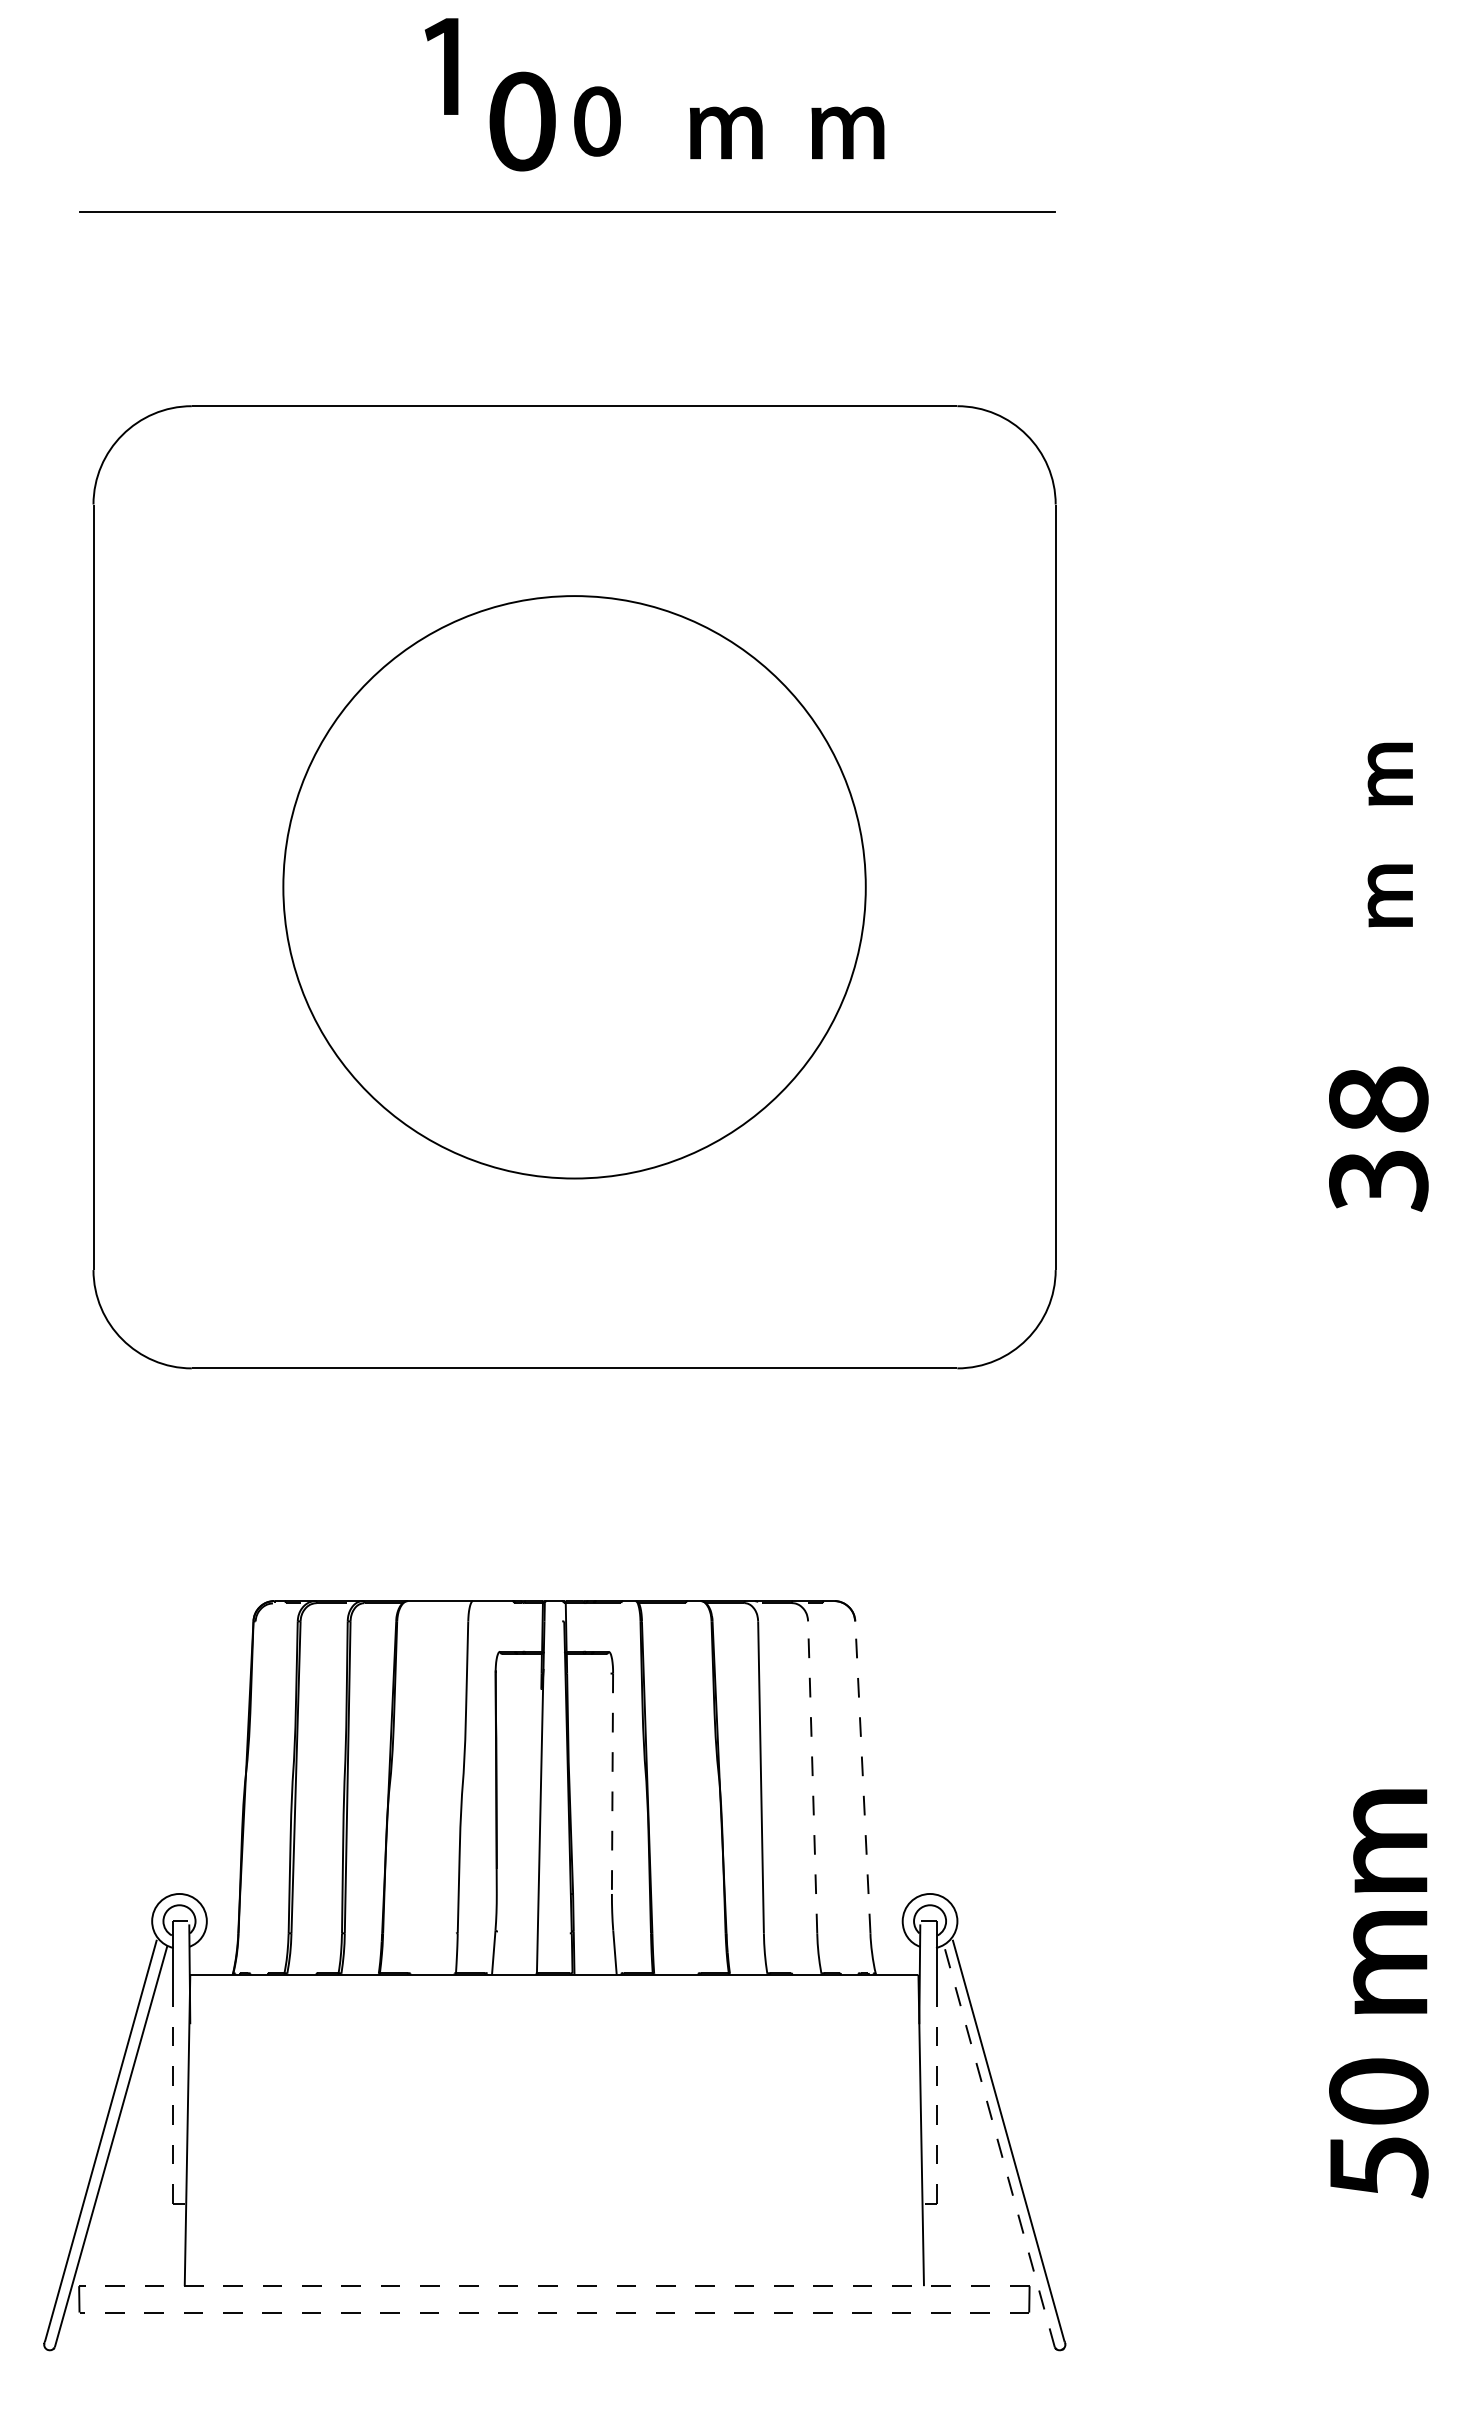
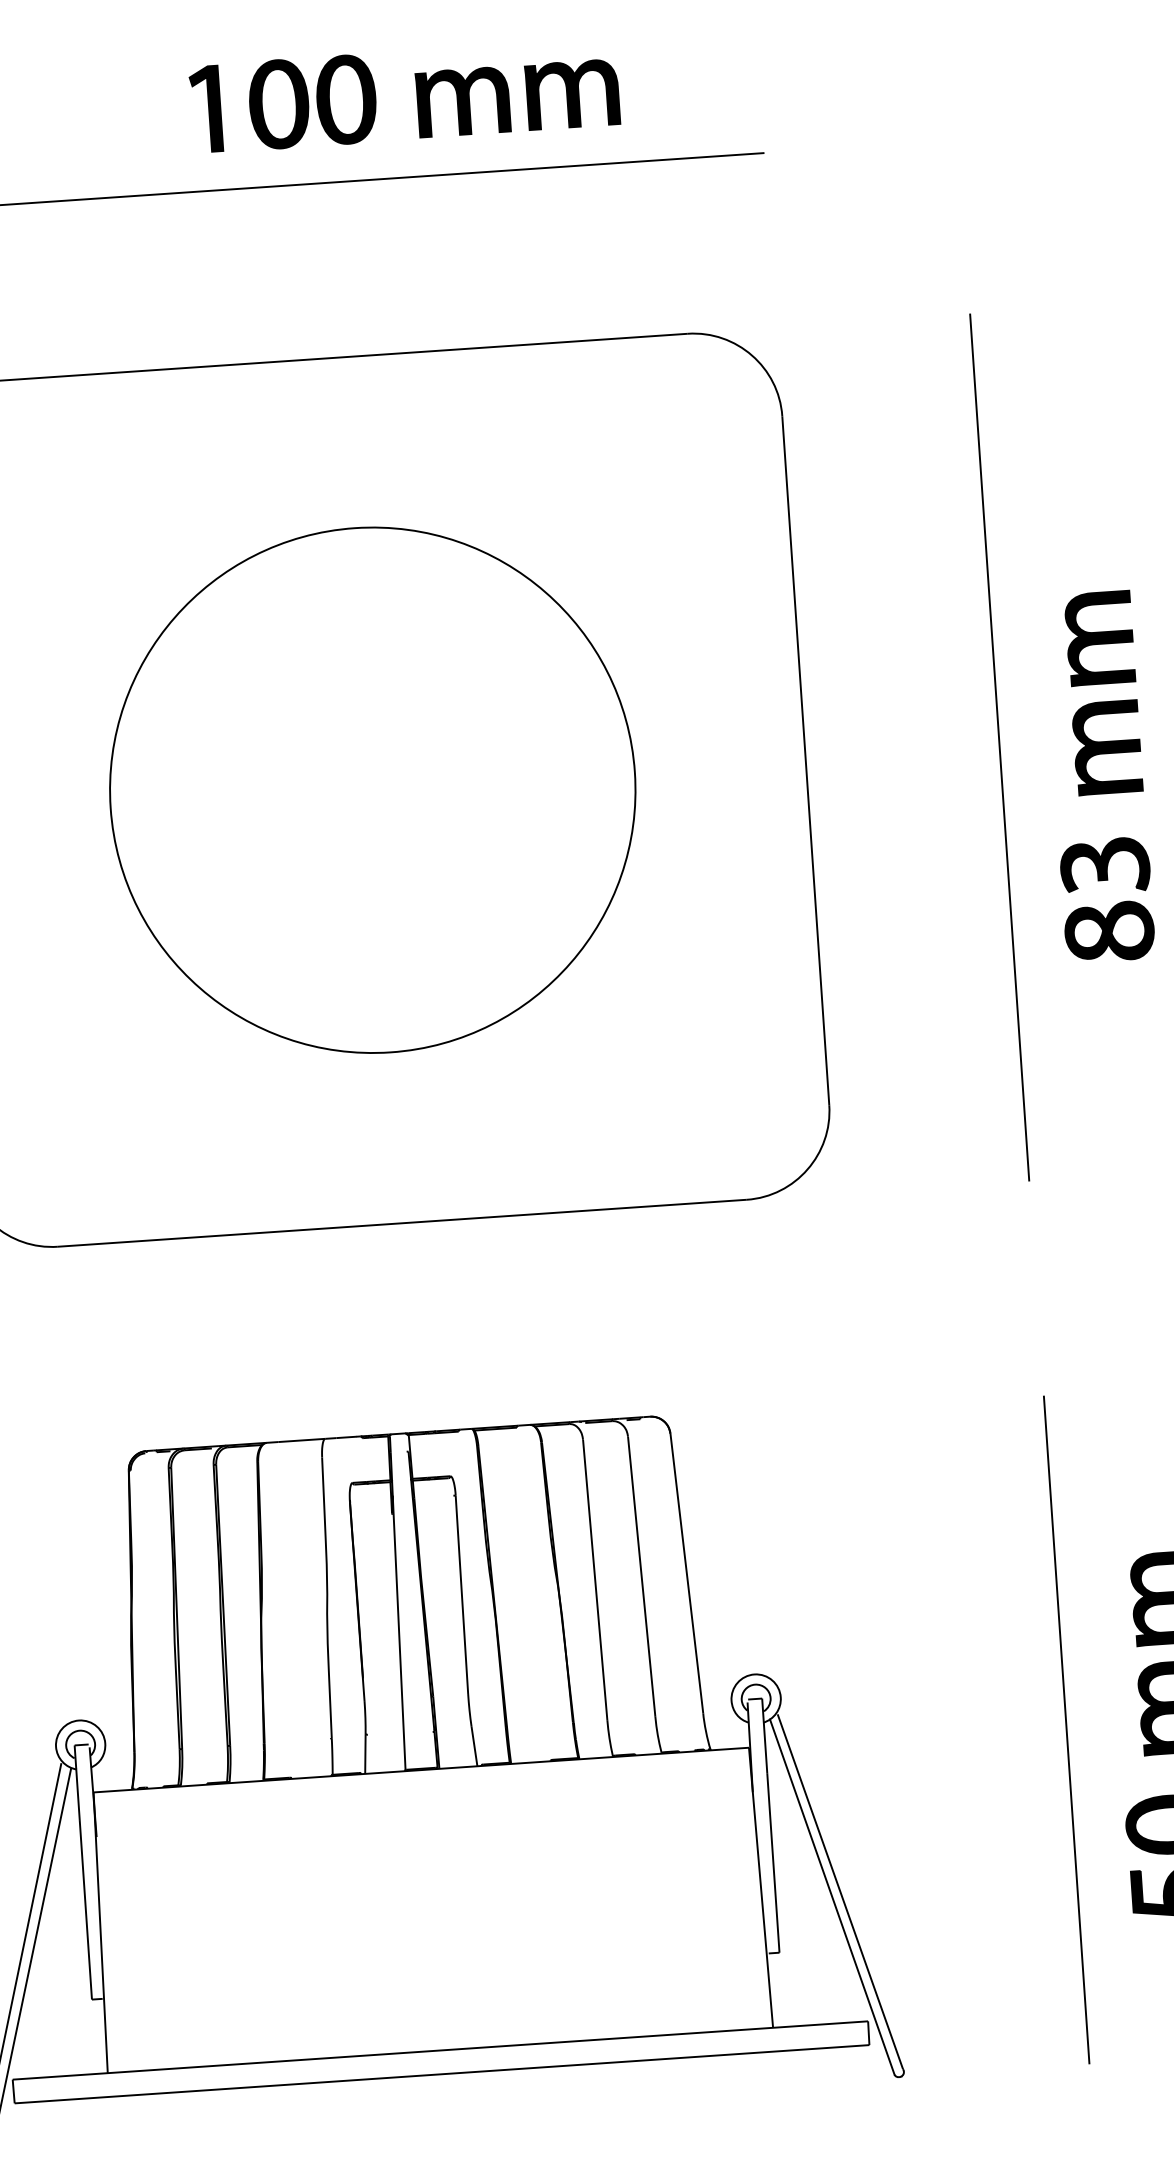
part: (441, 66) -> (206, 109), moved
part: (597, 121) -> (346, 99), size x1.43
part: (725, 132) -> (462, 101), size x1.43
part: (847, 132) -> (572, 94), size x1.43
part: (1390, 773) -> (1100, 637), size x1.67
line: (1271, 887) -> (1000, 747), added
part: (1390, 895) -> (1107, 747), size x1.67
part: (1378, 1181) -> (1104, 866), moved
line: (812, 1776) -> (641, 1575), dashed -> solid
line: (862, 1776) -> (686, 1572), dashed -> solid
line: (612, 1784) -> (461, 1595), dashed -> solid
line: (1271, 1978) -> (1066, 1729), added
line: (172, 2103) -> (85, 1909), dashed -> solid
line: (936, 2103) -> (773, 1862), dashed -> solid
line: (999, 2146) -> (832, 1897), dashed -> solid
line: (553, 2286) -> (439, 2050), dashed -> solid
line: (554, 2312) -> (442, 2074), dashed -> solid

